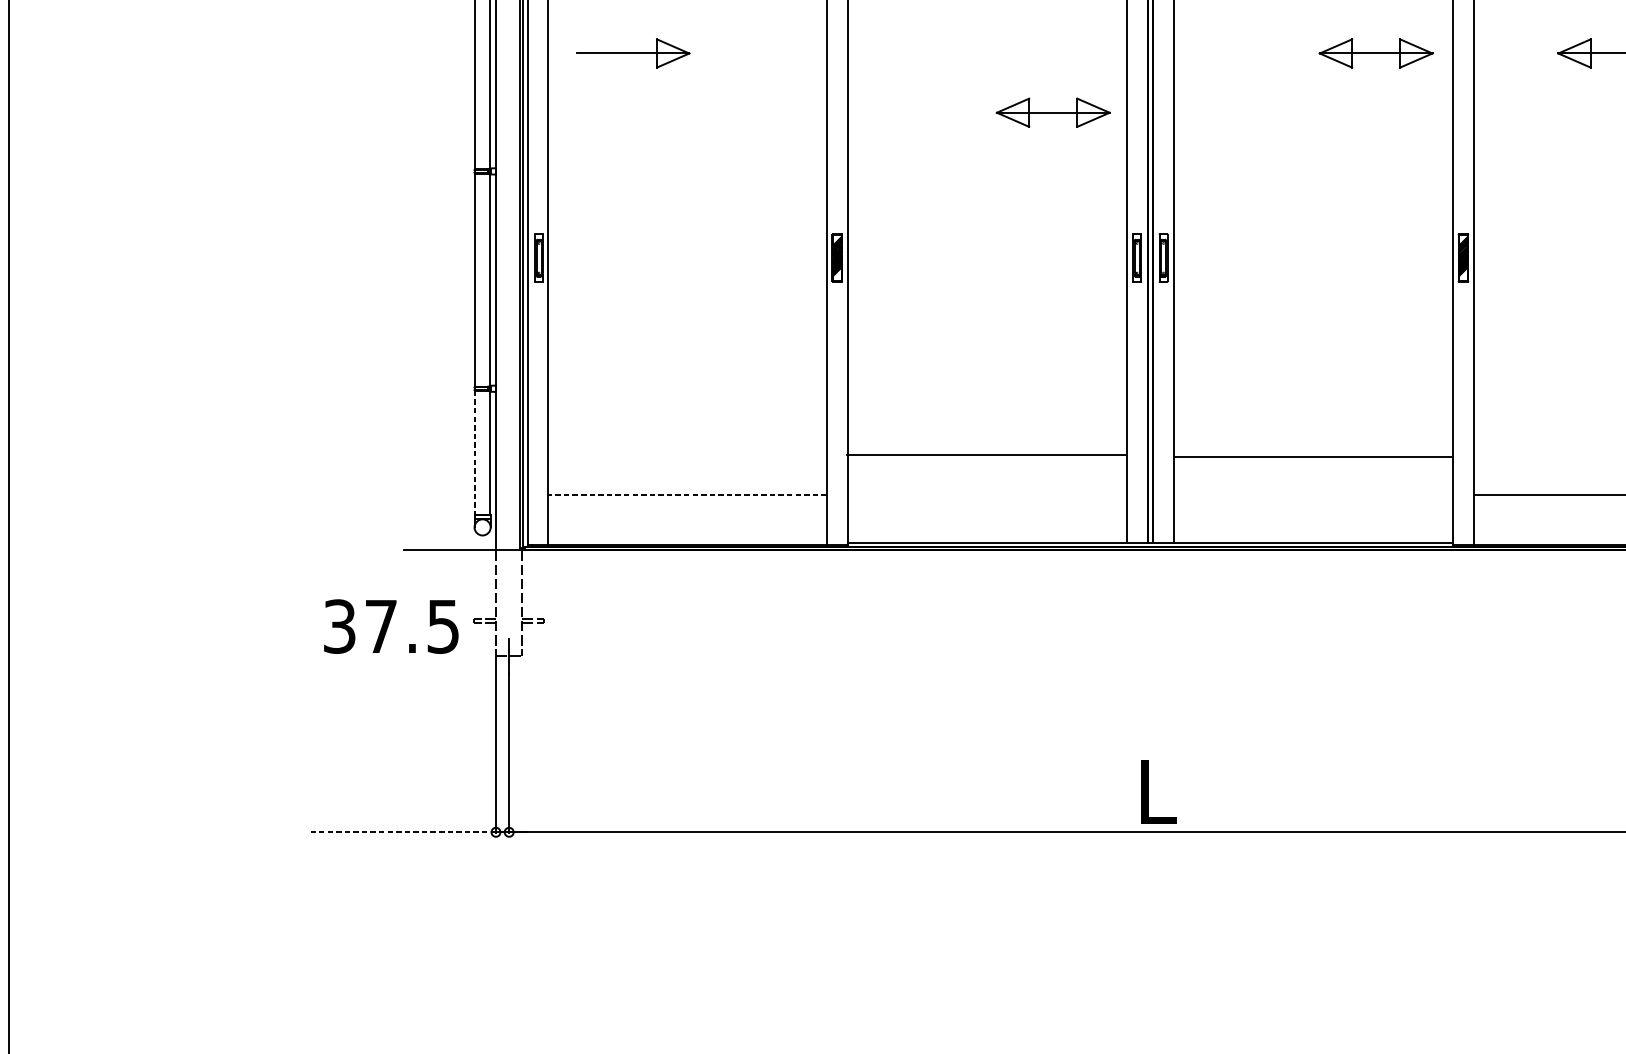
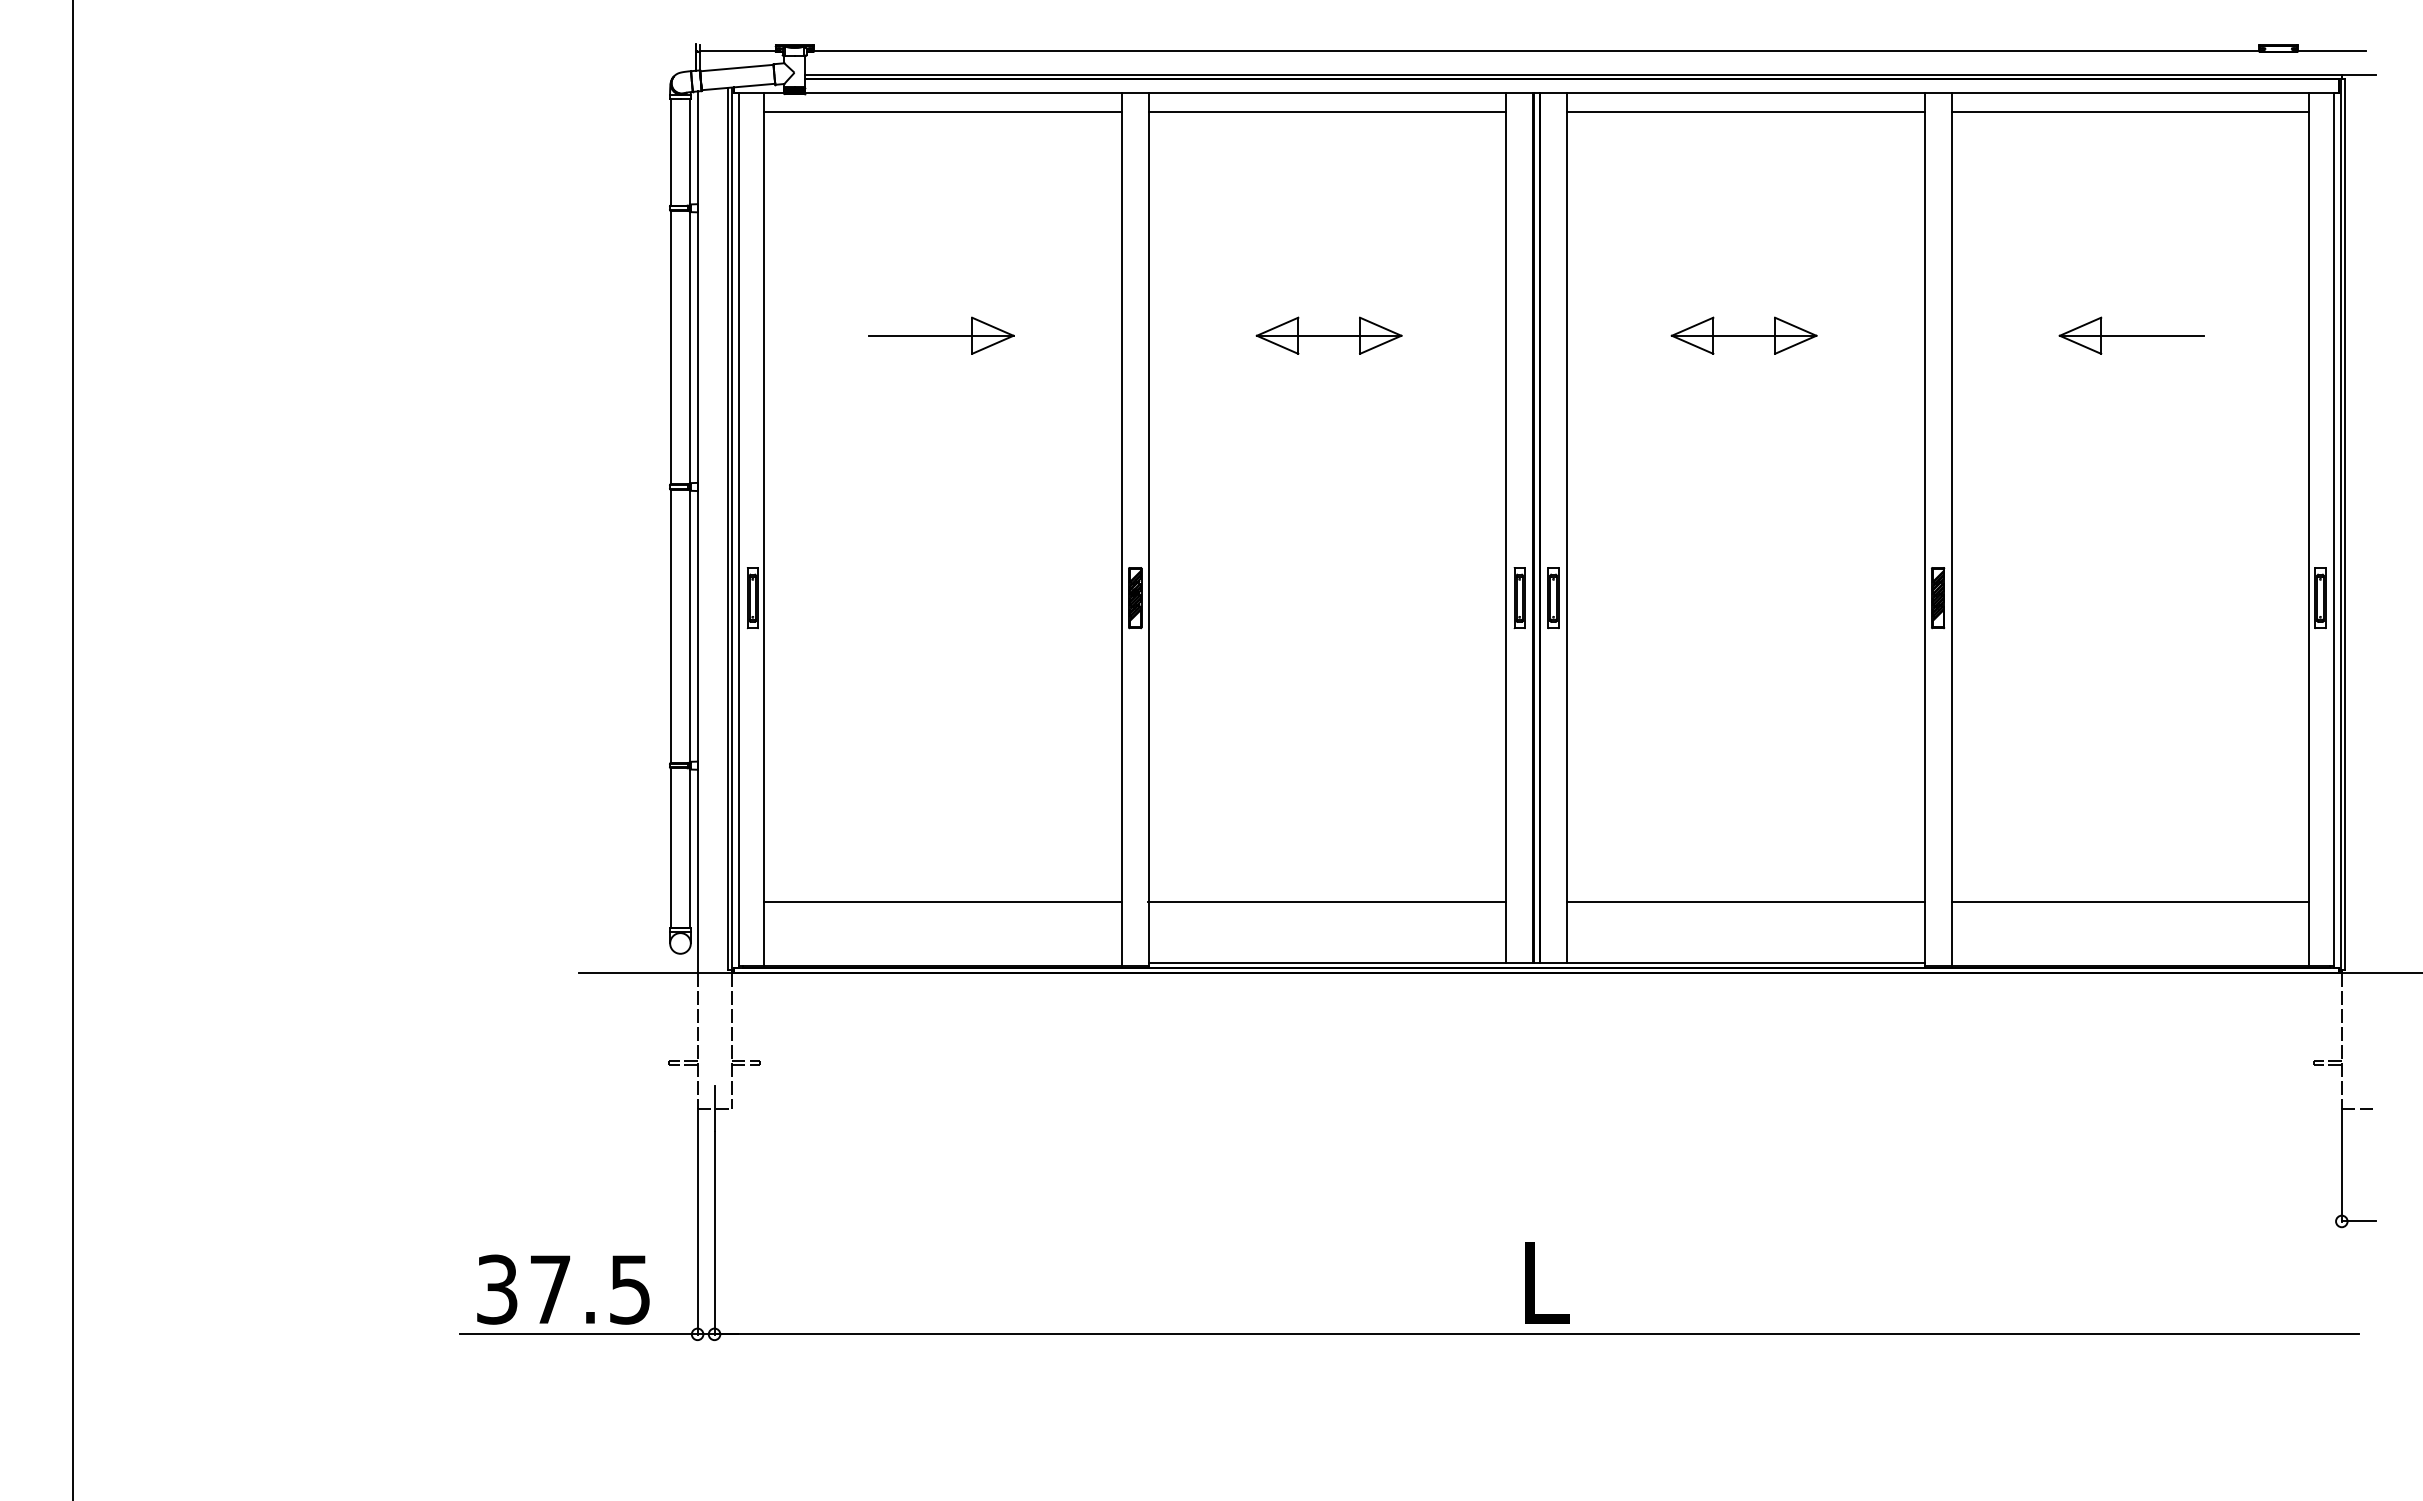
part: (633, 53) -> (941, 335), moved
part: (1375, 53) -> (1743, 335), moved
part: (1052, 112) -> (1328, 335), moved
line: (474, 453) -> (670, 848), dashed -> solid
line: (987, 454) -> (1327, 902), moved
line: (1313, 457) -> (1745, 902), moved
line: (686, 495) -> (942, 902), dashed -> solid
text: (391, 626) -> (563, 1289), moved
line: (403, 832) -> (578, 1334), dashed -> solid

